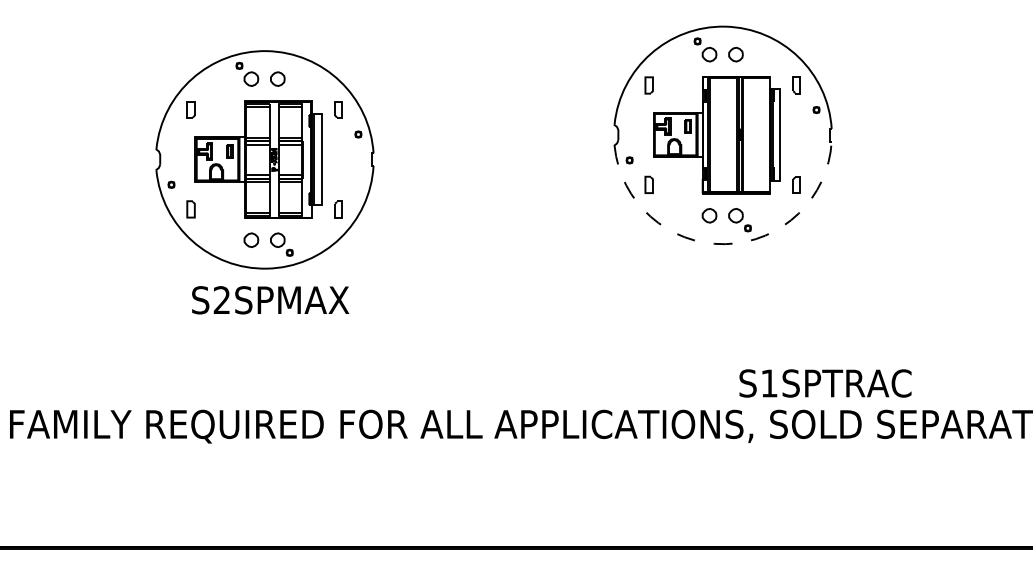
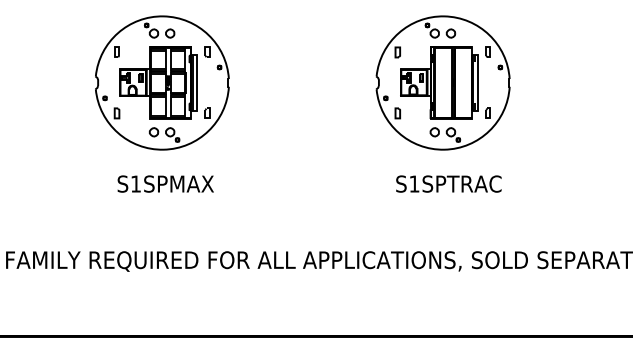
part: (265, 158) -> (162, 82), moved
arc: (725, 243) -> (444, 149), dashed -> solid
text: (221, 299) -> (135, 183), S2SPMAX -> S1SPMAX
text: (824, 382) -> (448, 183), moved

